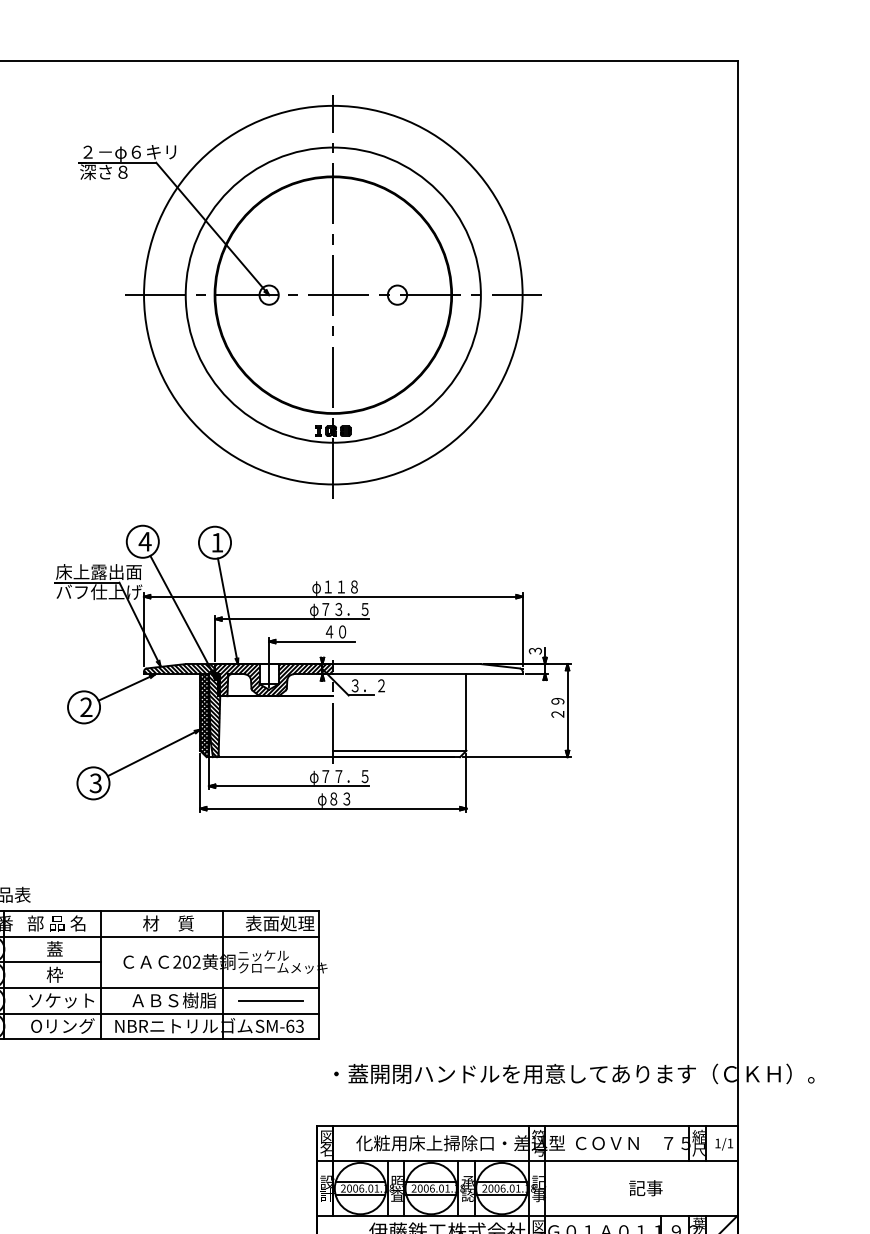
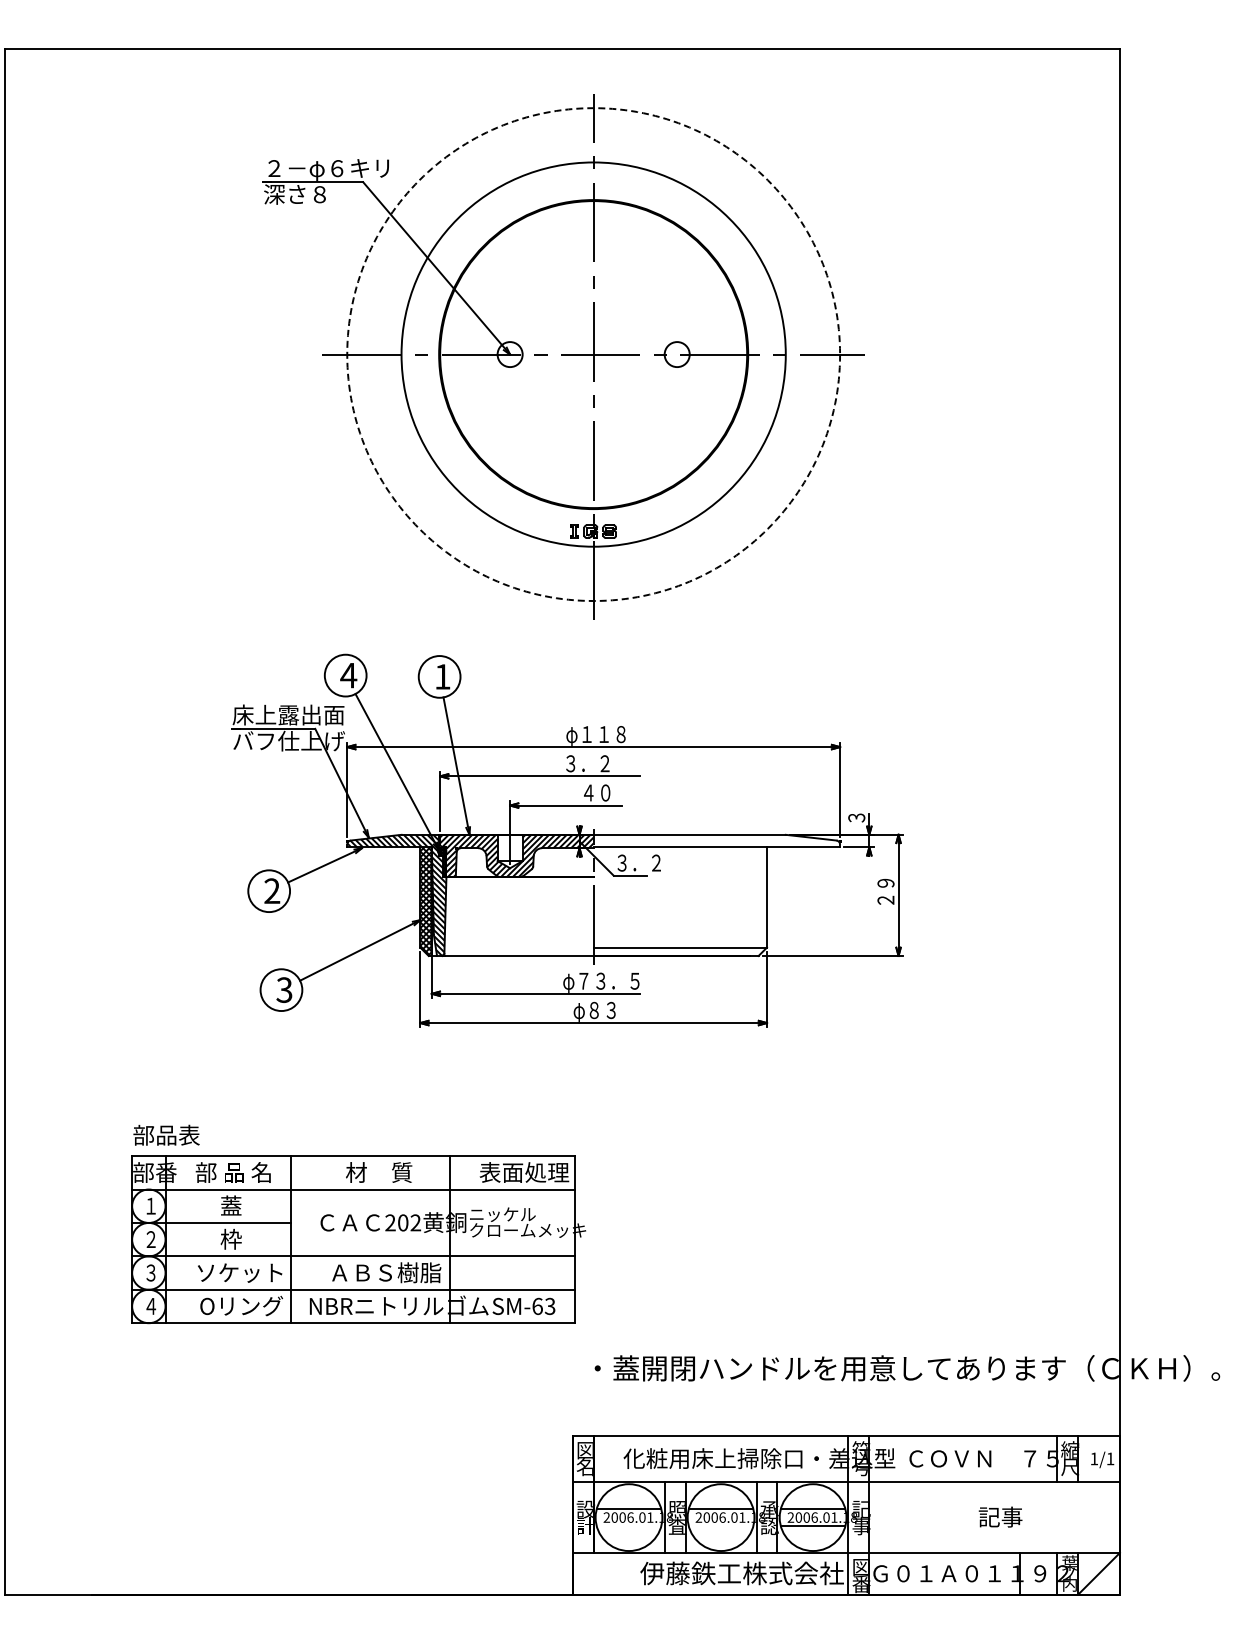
circle: (333, 295) -> (593, 354), solid -> dashed
text: (339, 610) -> (601, 764), φ７３．５ -> ３．２
text: (338, 775) -> (600, 980), φ７７．５ -> φ７３．５
line: (270, 1000) -> (511, 1272), removed
line: (360, 1194) -> (628, 1525), removed
line: (430, 1194) -> (720, 1525), removed

